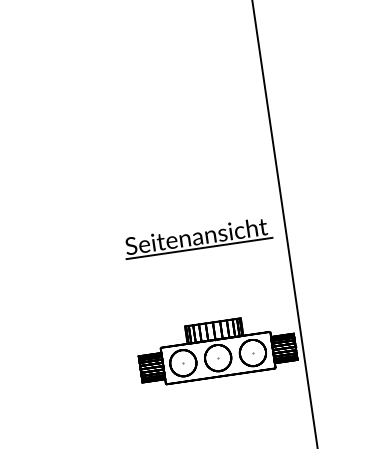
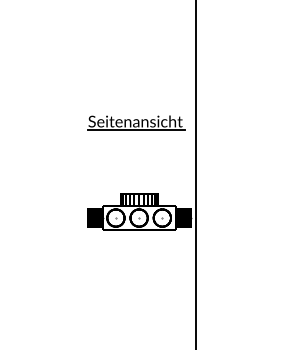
part: (198, 237) -> (136, 122), moved

